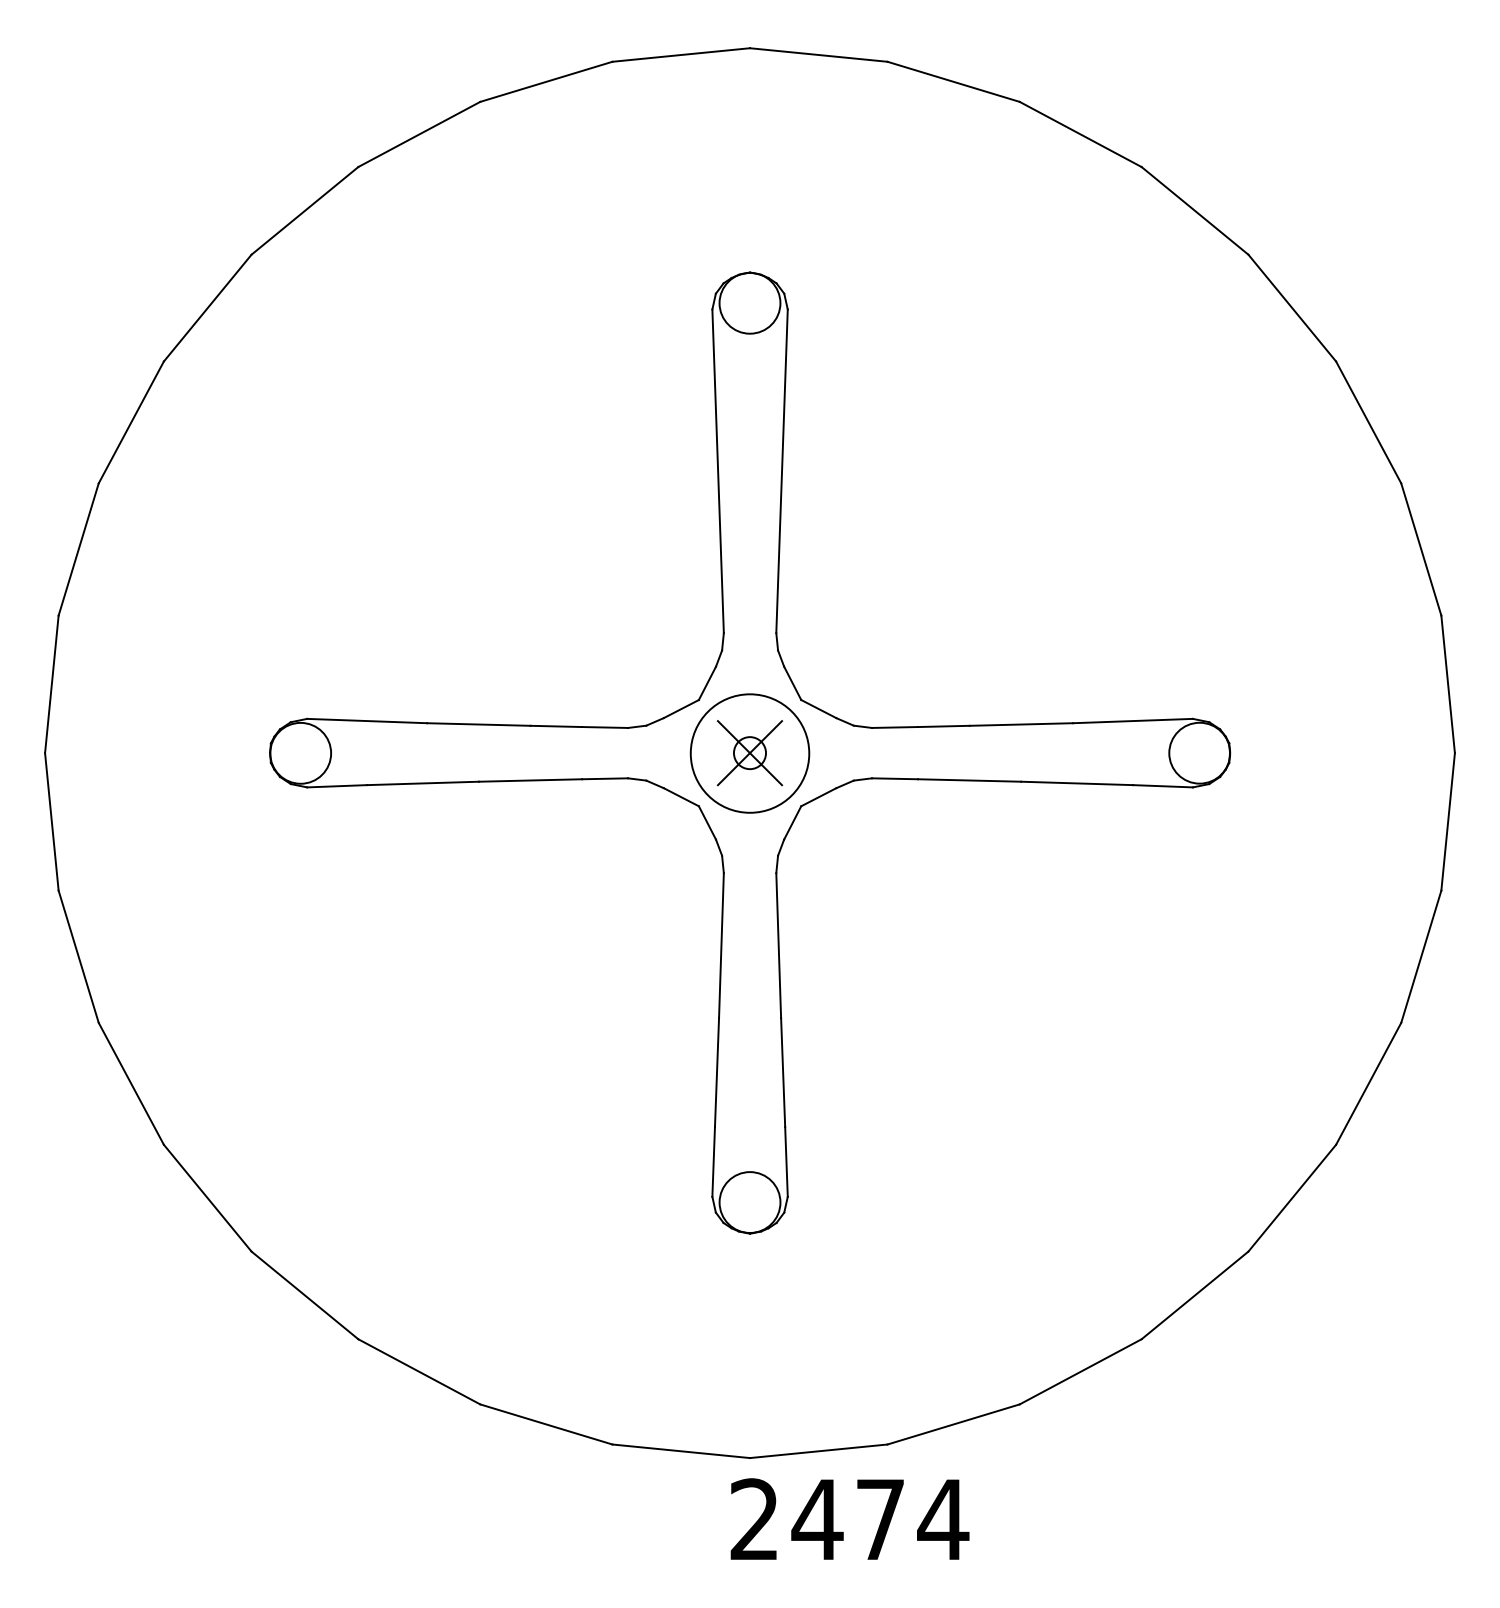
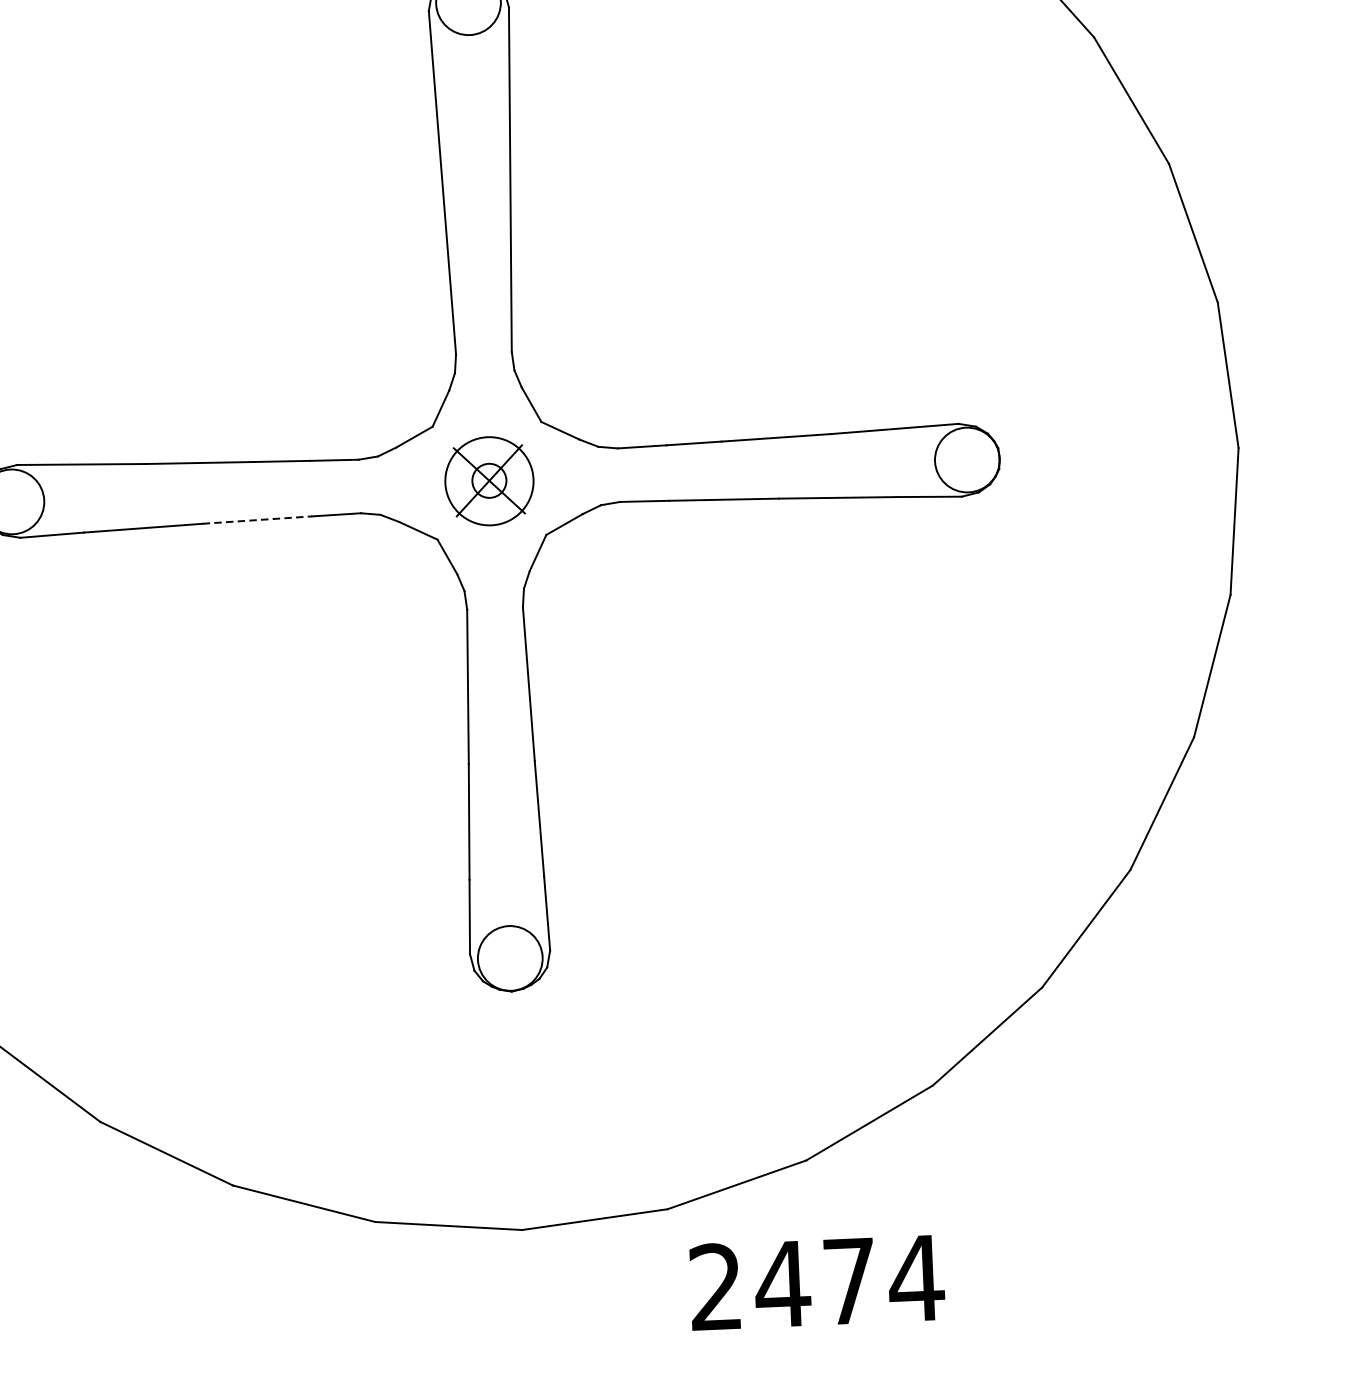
circle: (749, 753) -> (488, 481), size x0.7
line: (530, 780) -> (257, 520), solid -> dashed
text: (849, 1518) -> (816, 1281), moved

